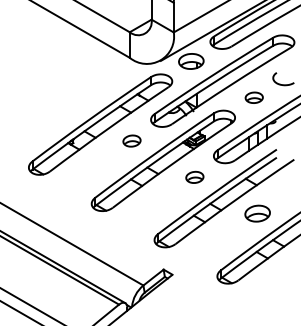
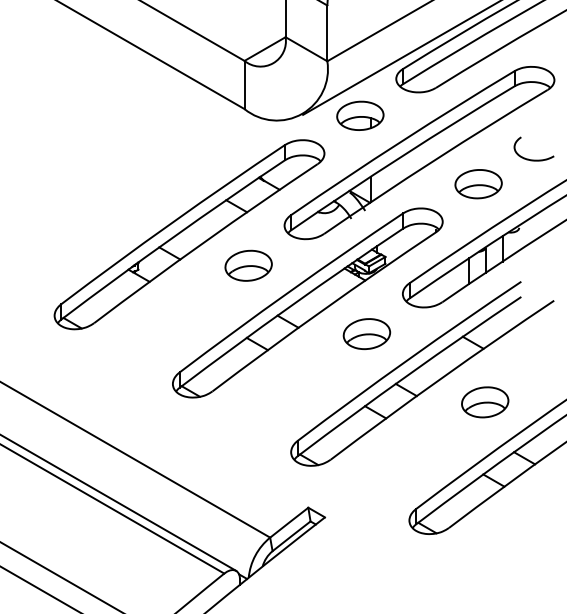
part: (254, 97) -> (479, 183), size x1.43
part: (131, 140) -> (247, 264), size x1.43
part: (194, 177) -> (366, 334), size x1.43

